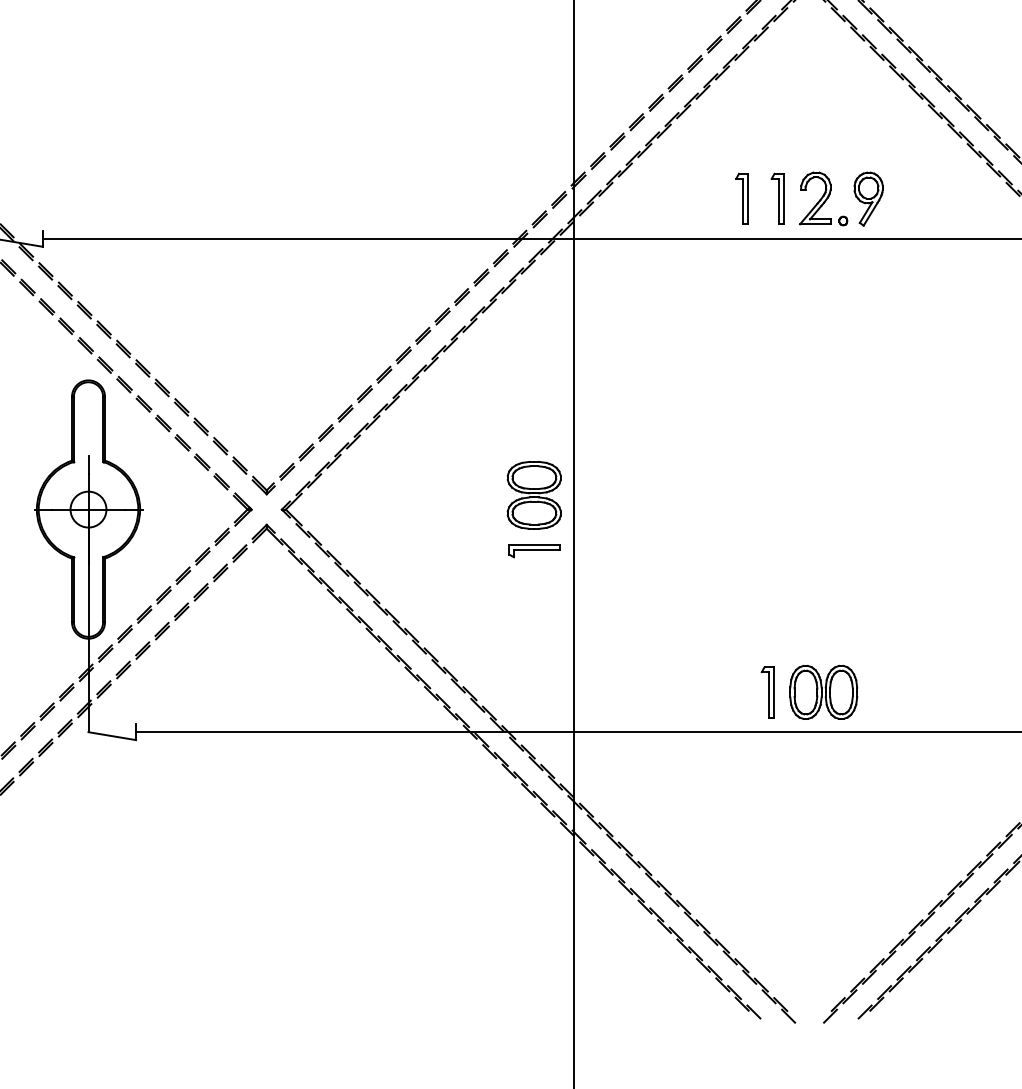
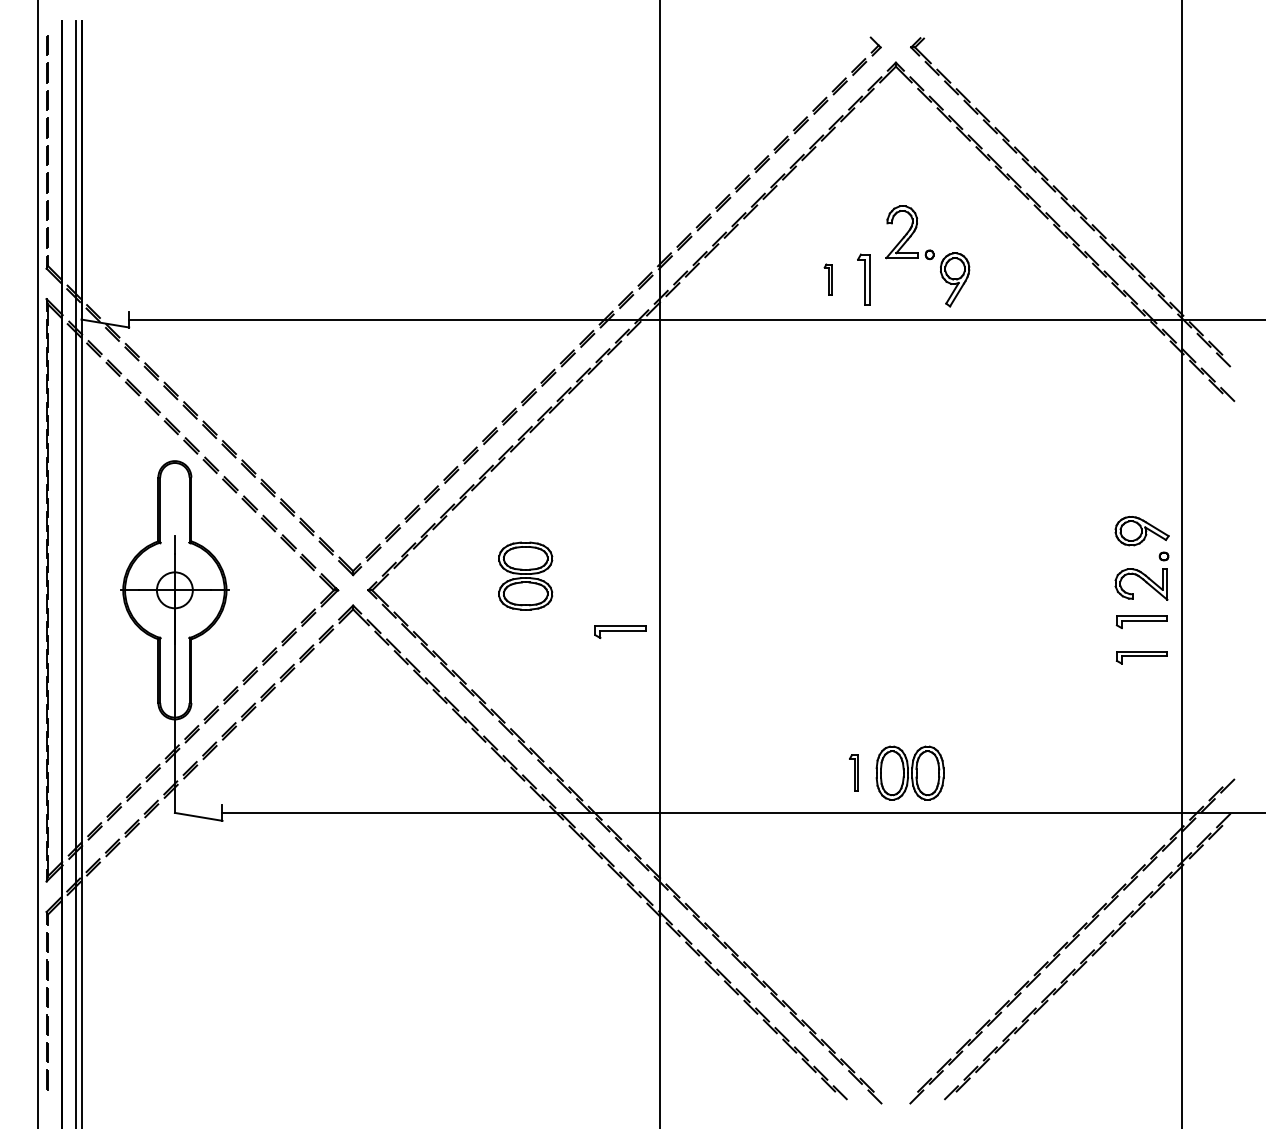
part: (741, 198) -> (827, 279), size x0.6
part: (823, 198) -> (909, 232), moved
part: (534, 494) -> (525, 575), moved
part: (767, 691) -> (853, 772), size x0.7

